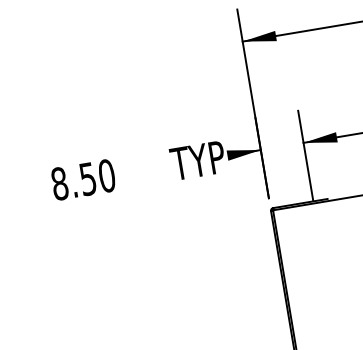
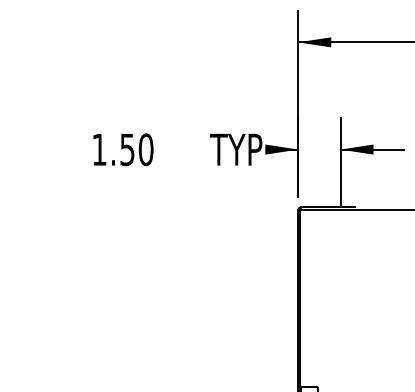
text: (59, 183) -> (99, 149), 8.50 -> 1.50

